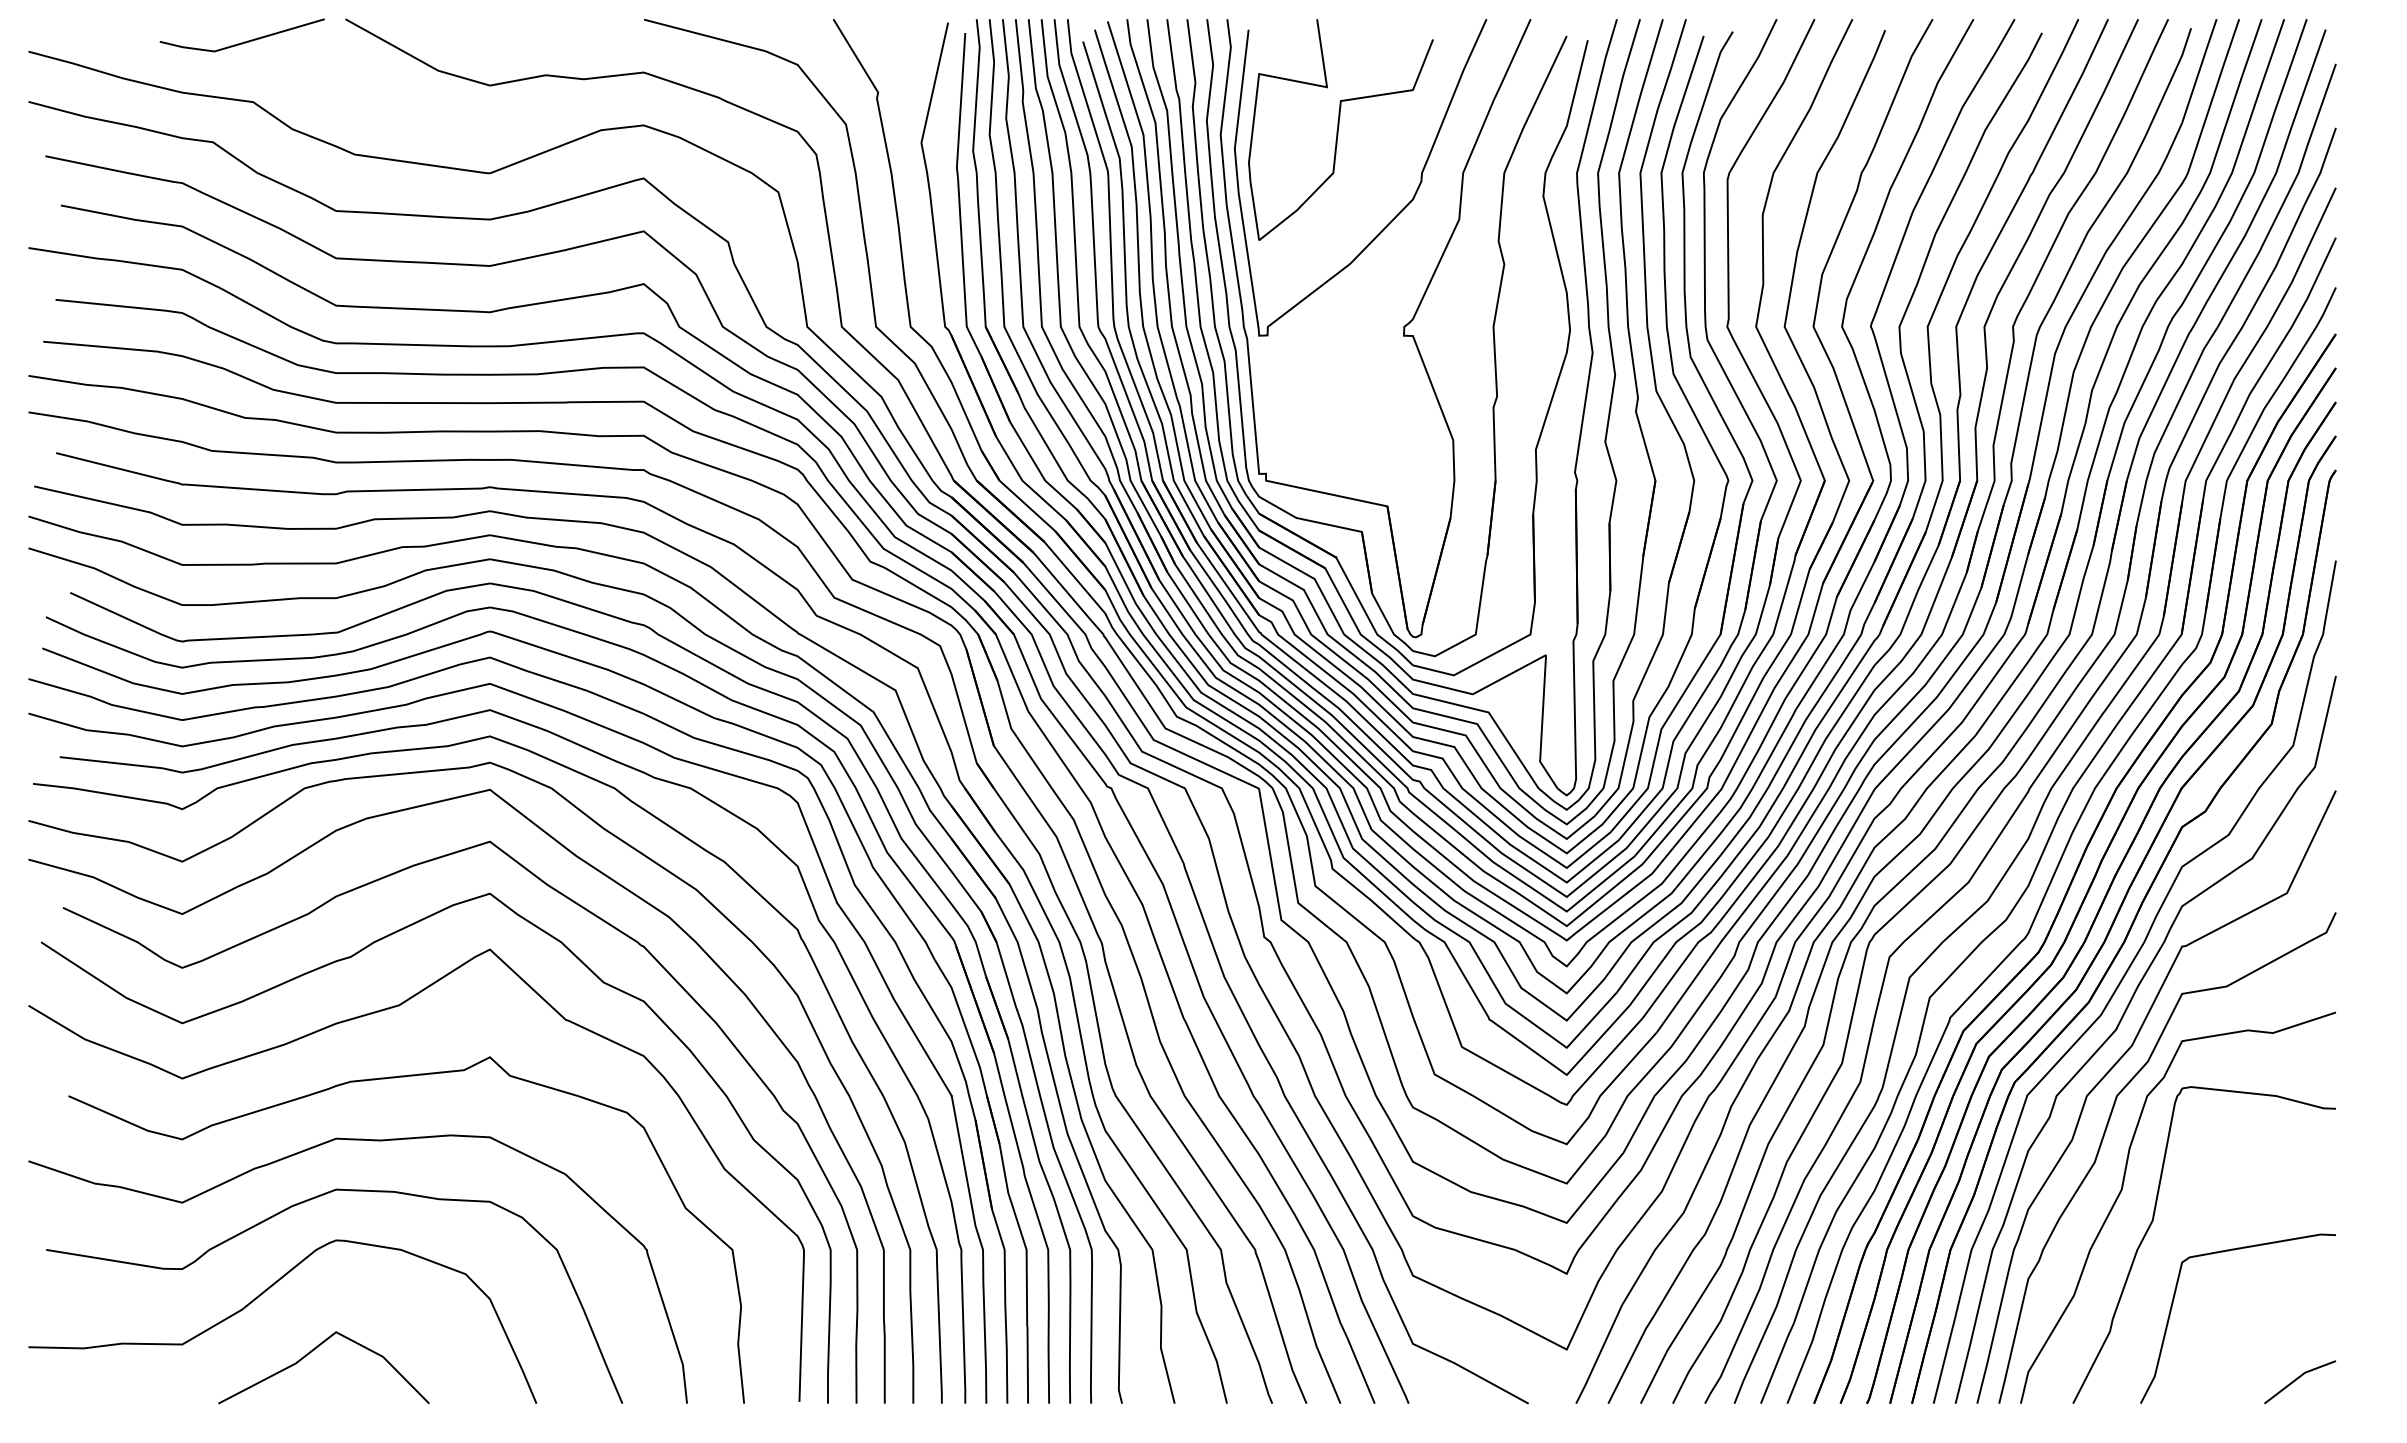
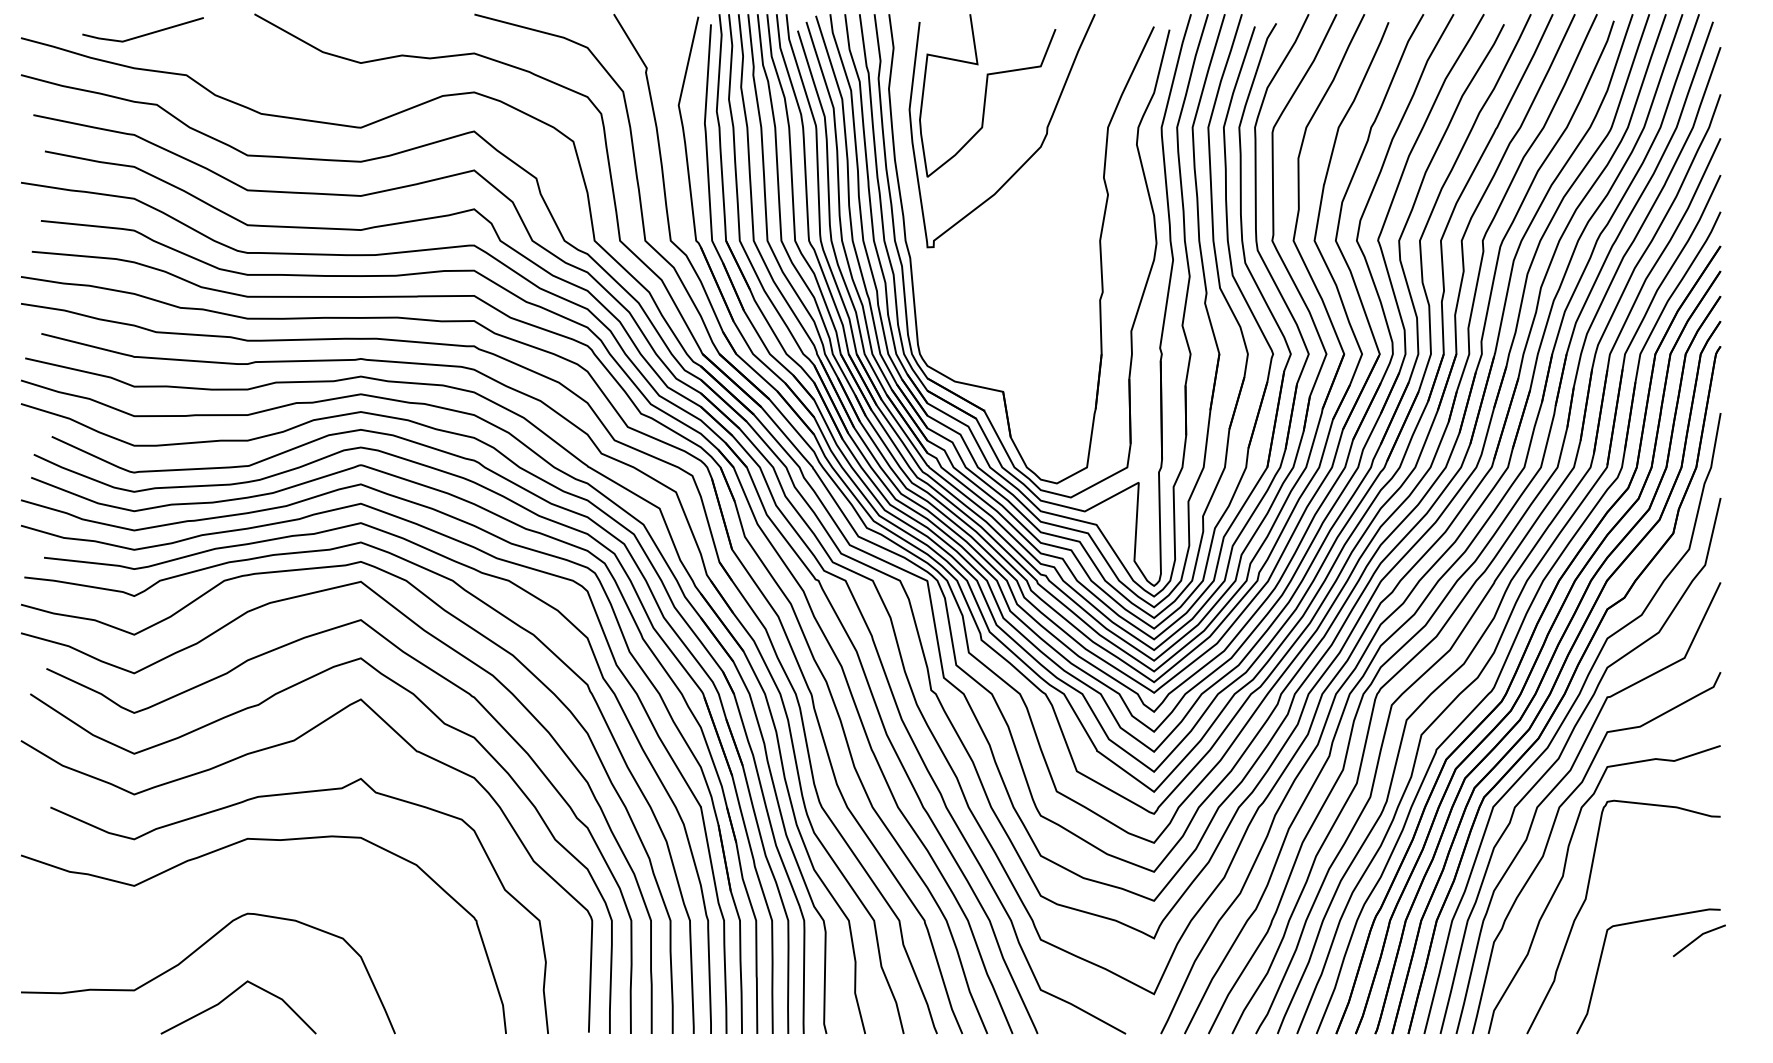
line: (244, 41) -> (144, 34), moved
part: (1403, 328) -> (1033, 242), removed
curve: (297, 1205) -> (219, 888), removed
line: (2299, 1378) -> (1698, 938), moved

